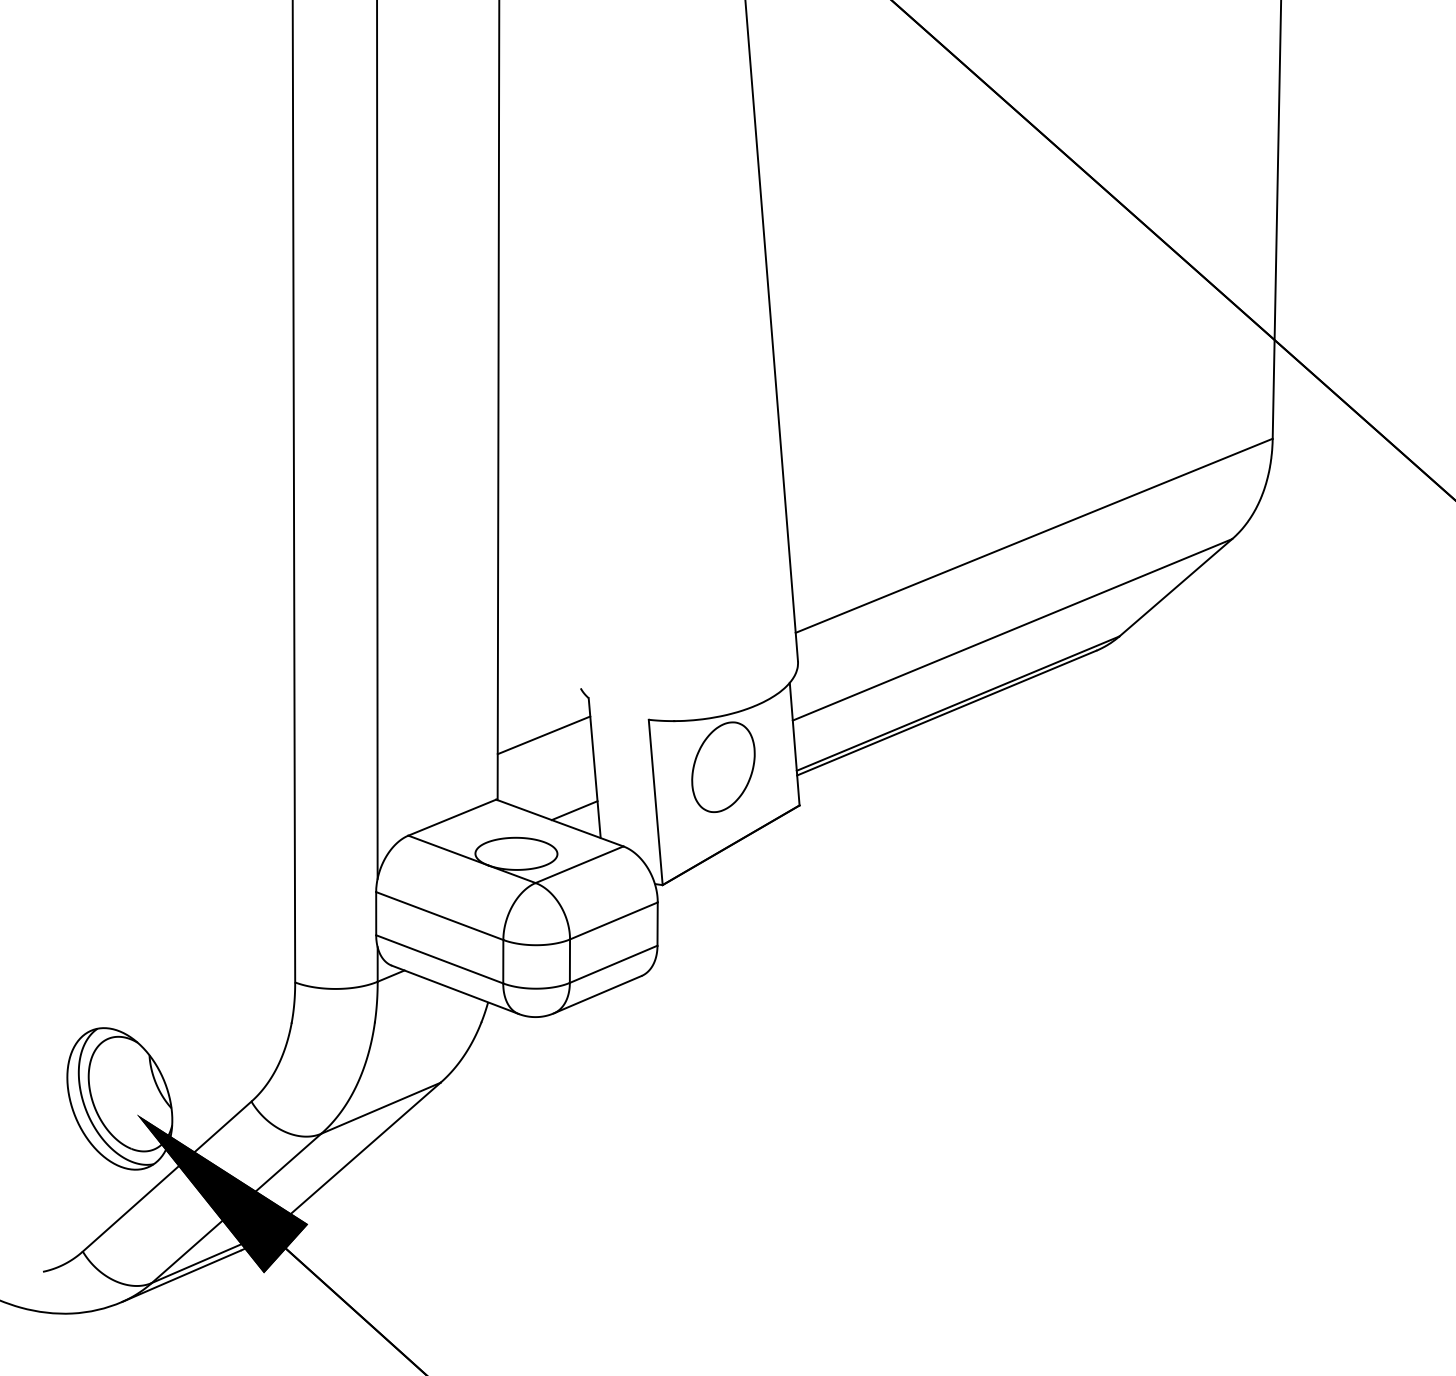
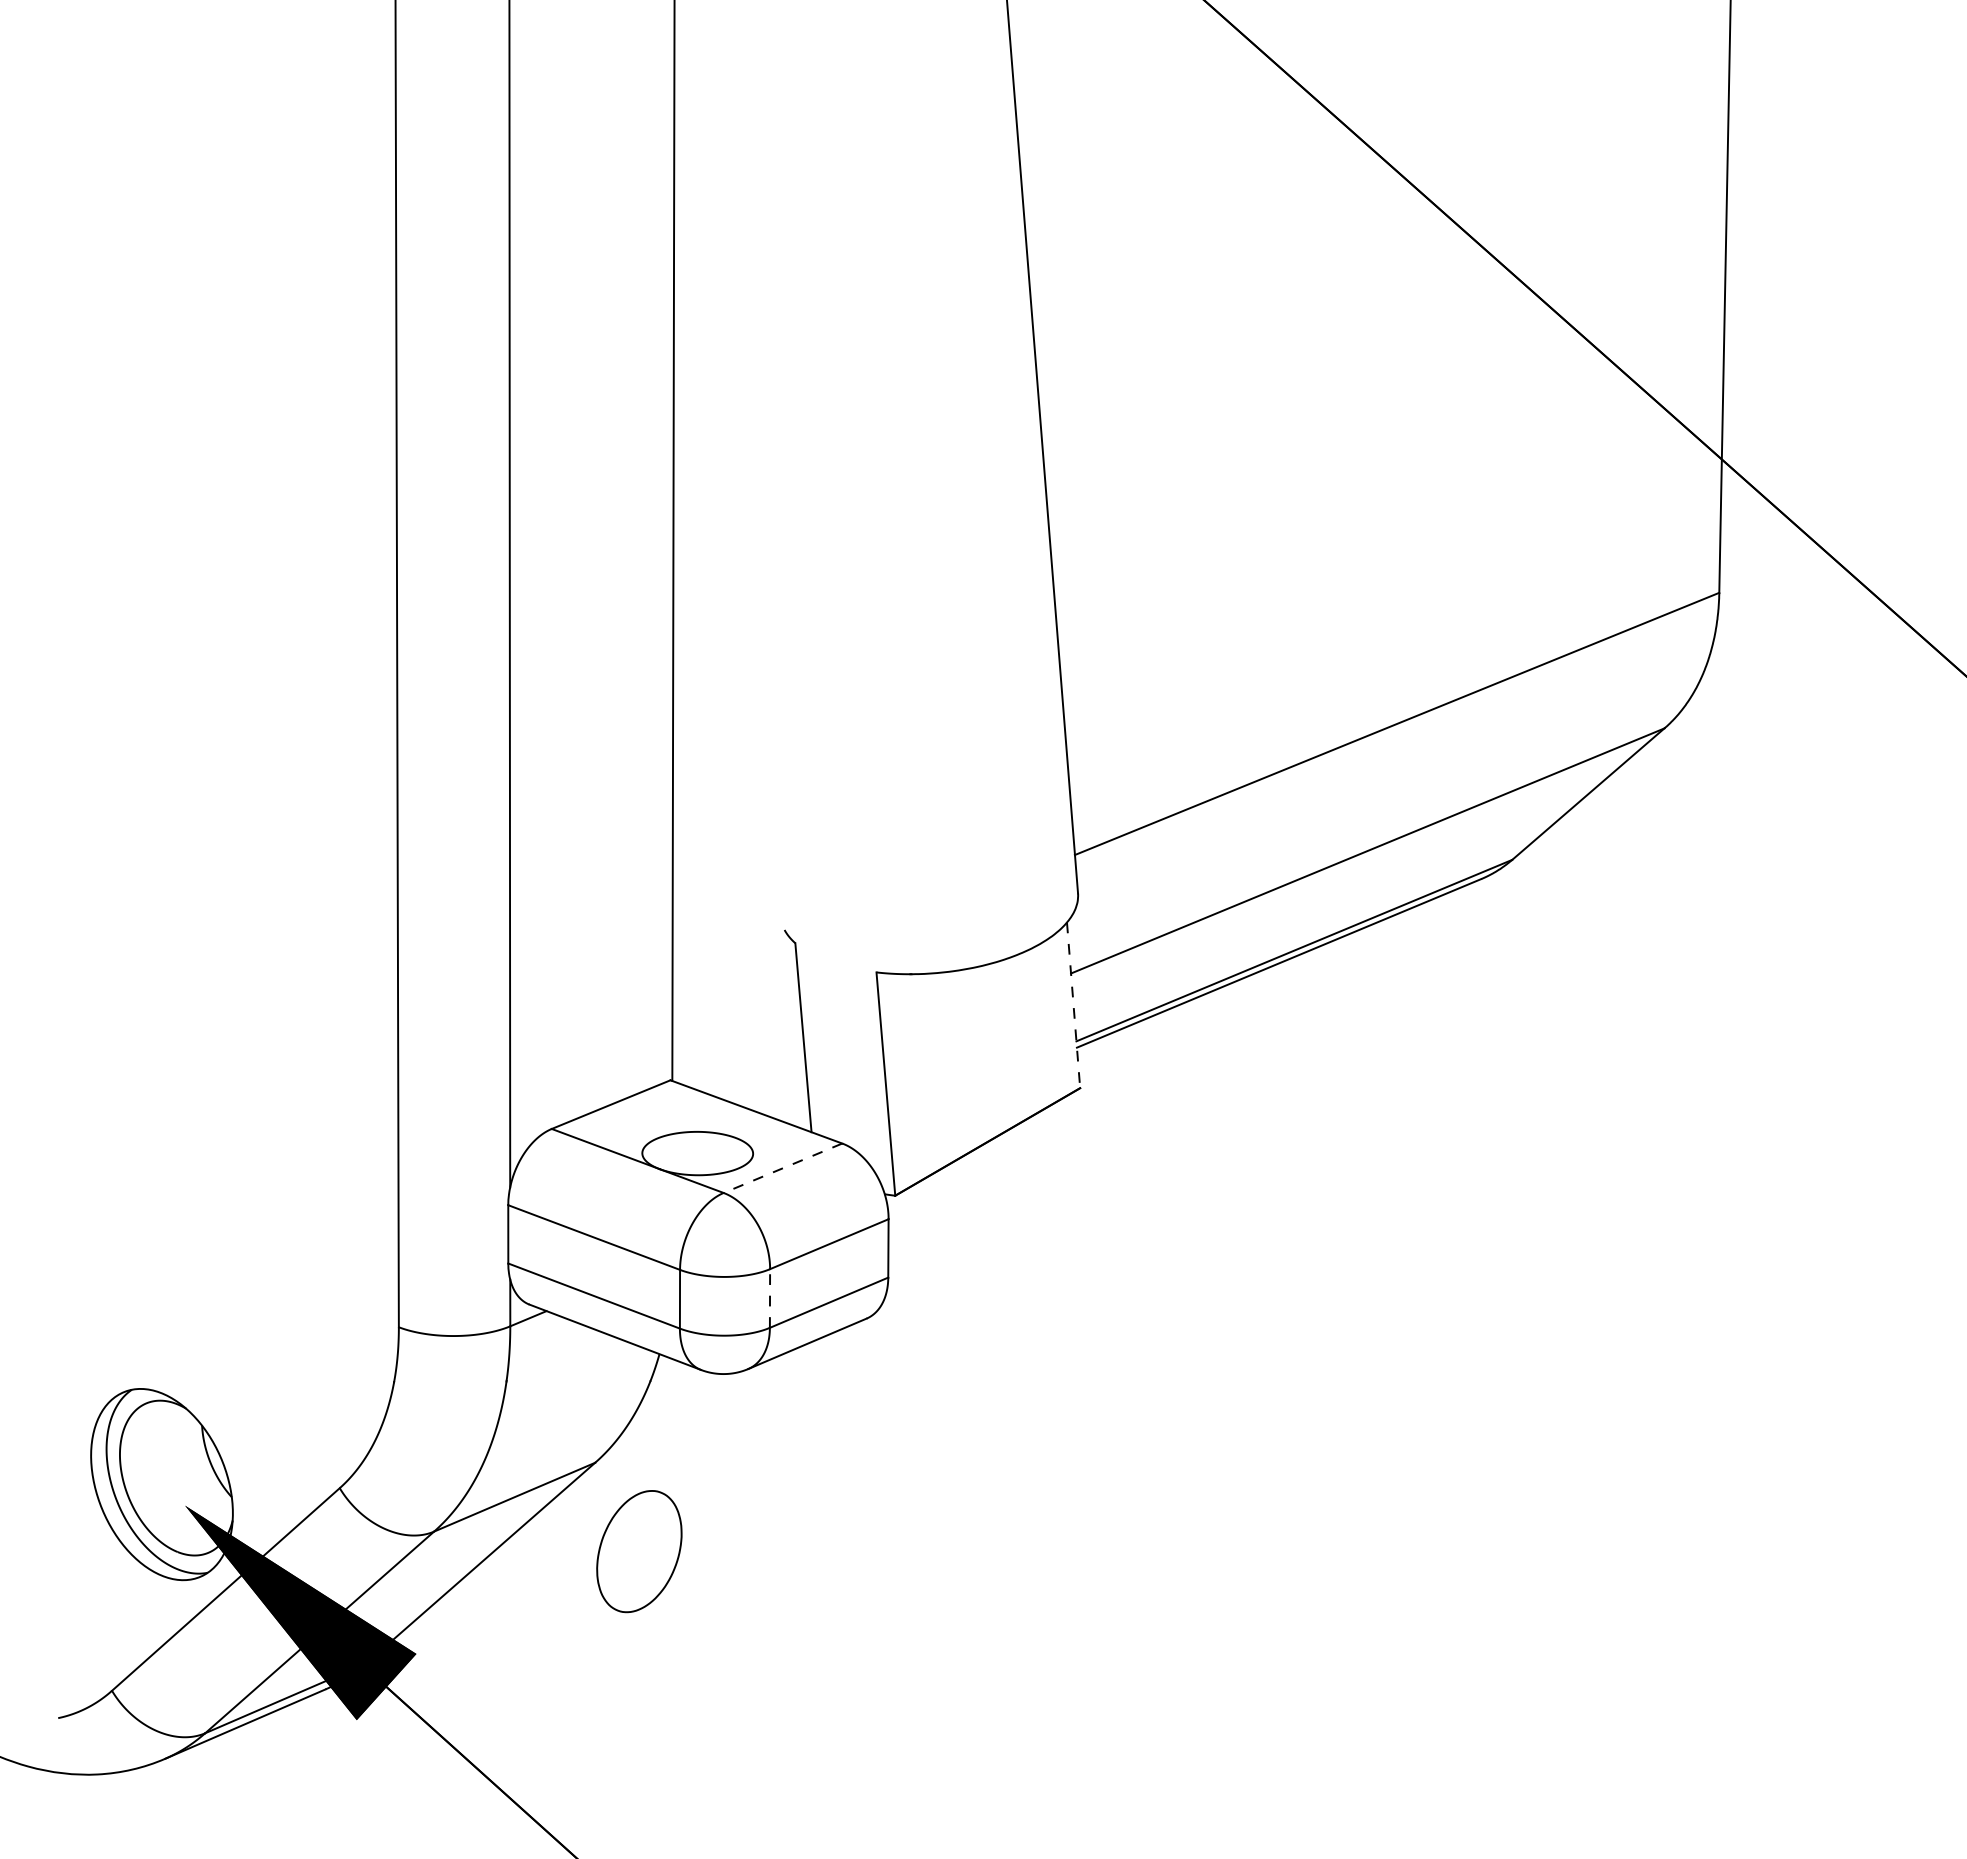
line: (543, 735) -> (734, 993), removed
line: (794, 744) -> (1073, 1005), solid -> dashed
part: (723, 767) -> (639, 1551), moved
line: (574, 810) -> (776, 1094), removed
line: (579, 864) -> (782, 1168), solid -> dashed
line: (570, 961) -> (770, 1298), solid -> dashed

